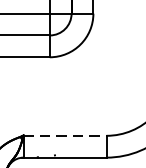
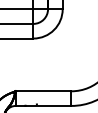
line: (64, 136) -> (43, 91), dashed -> solid

